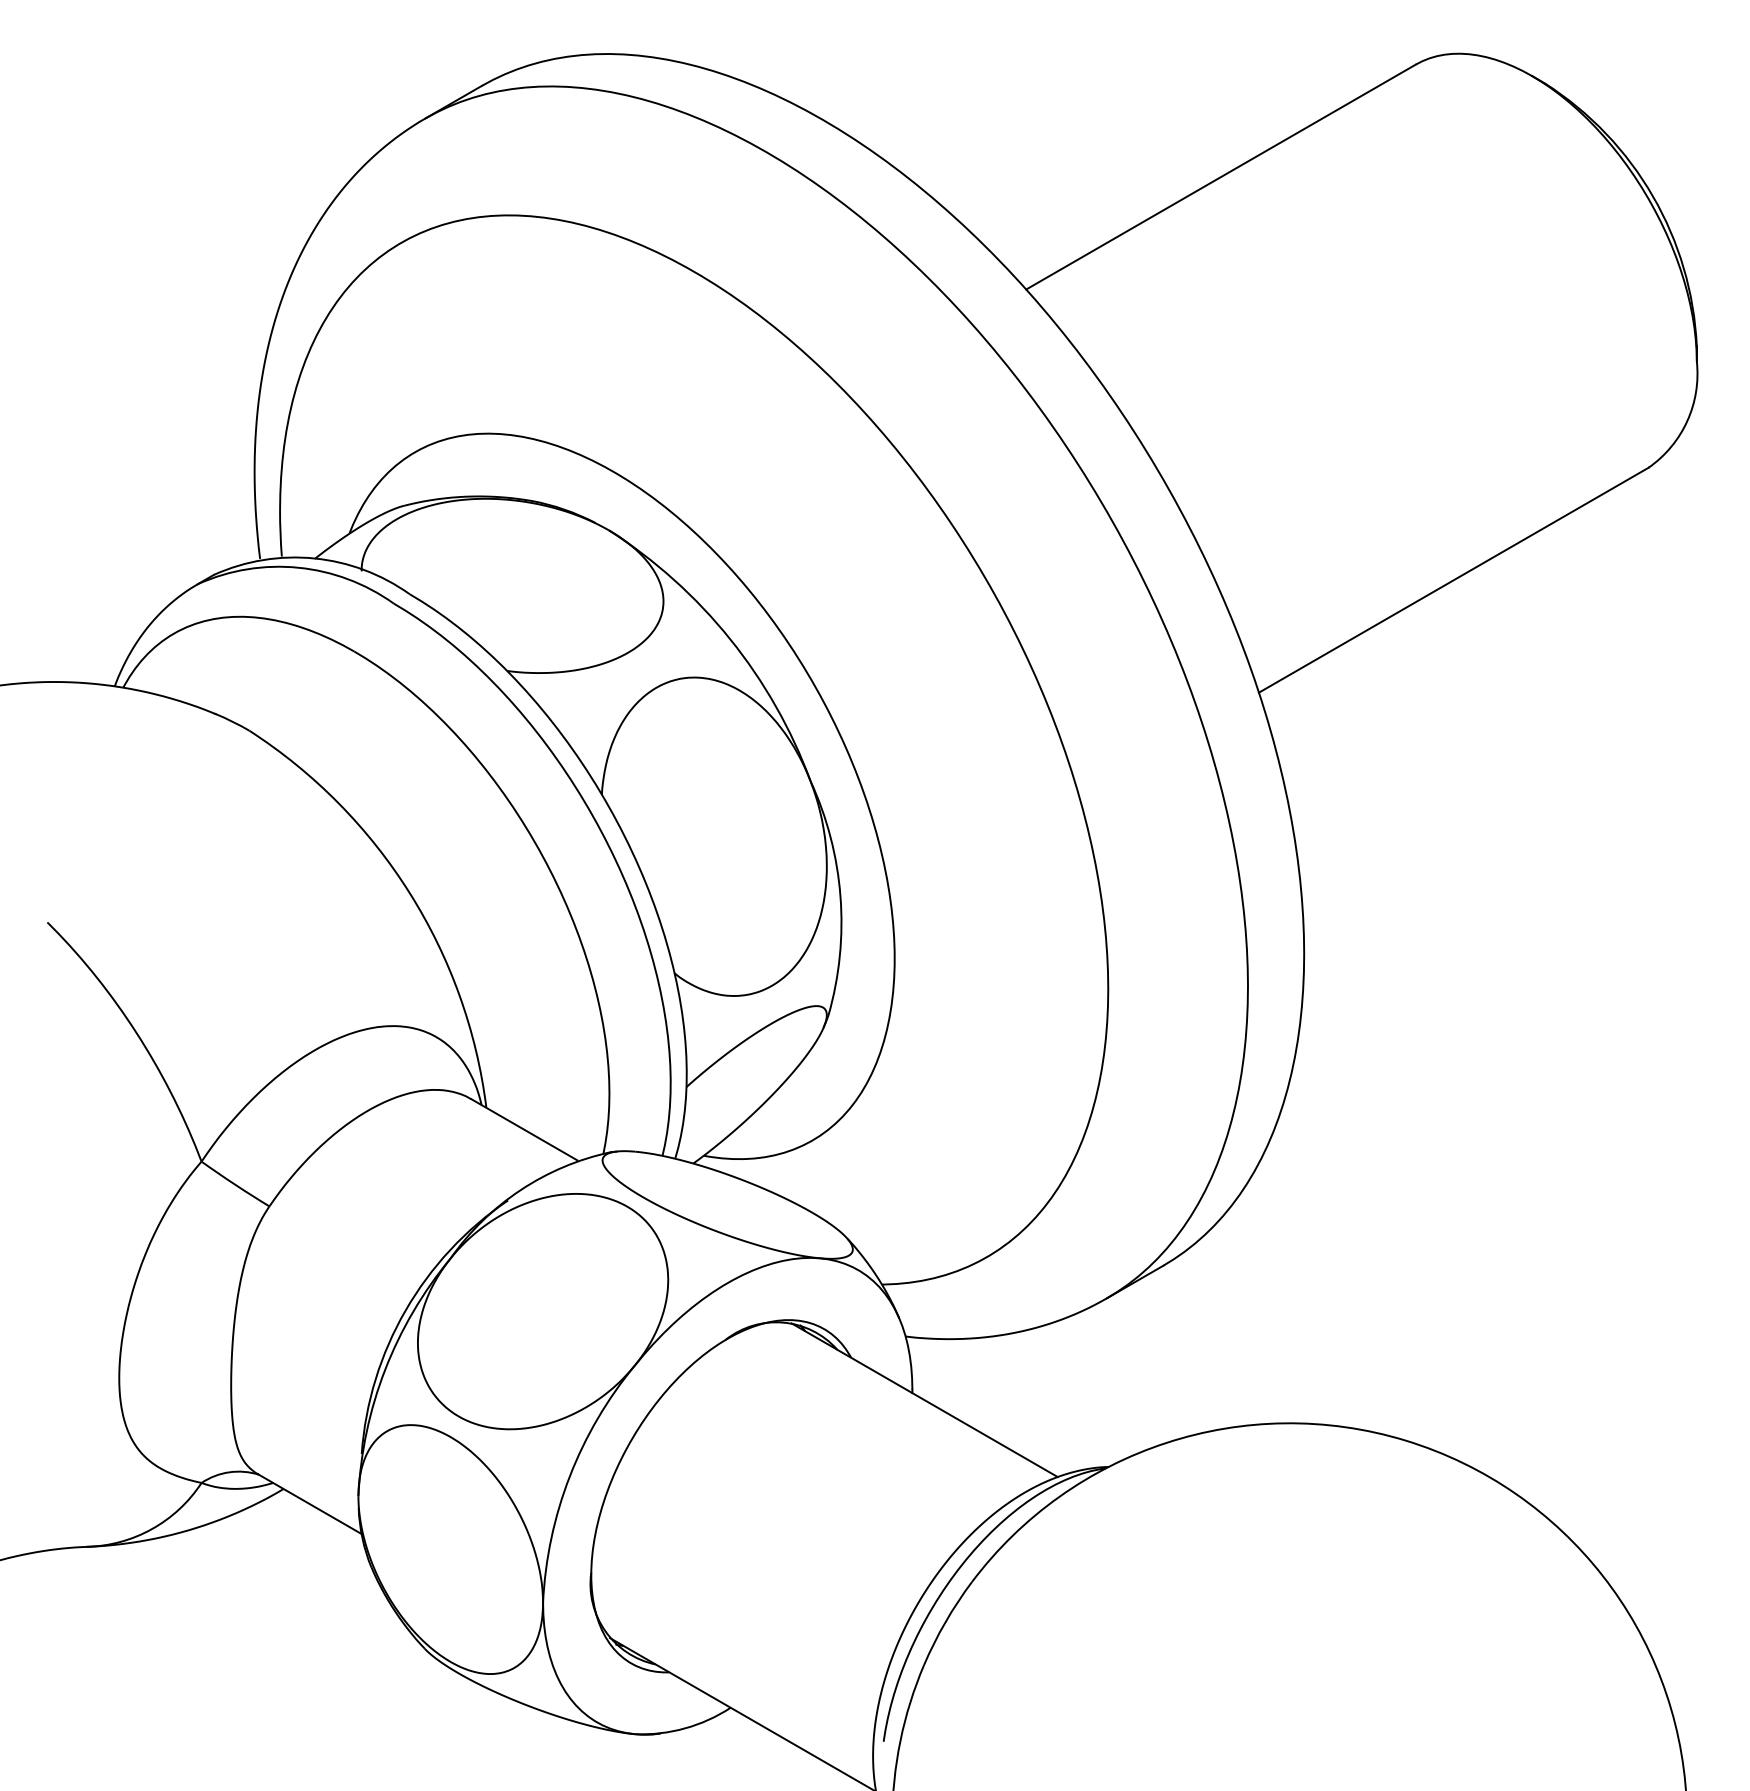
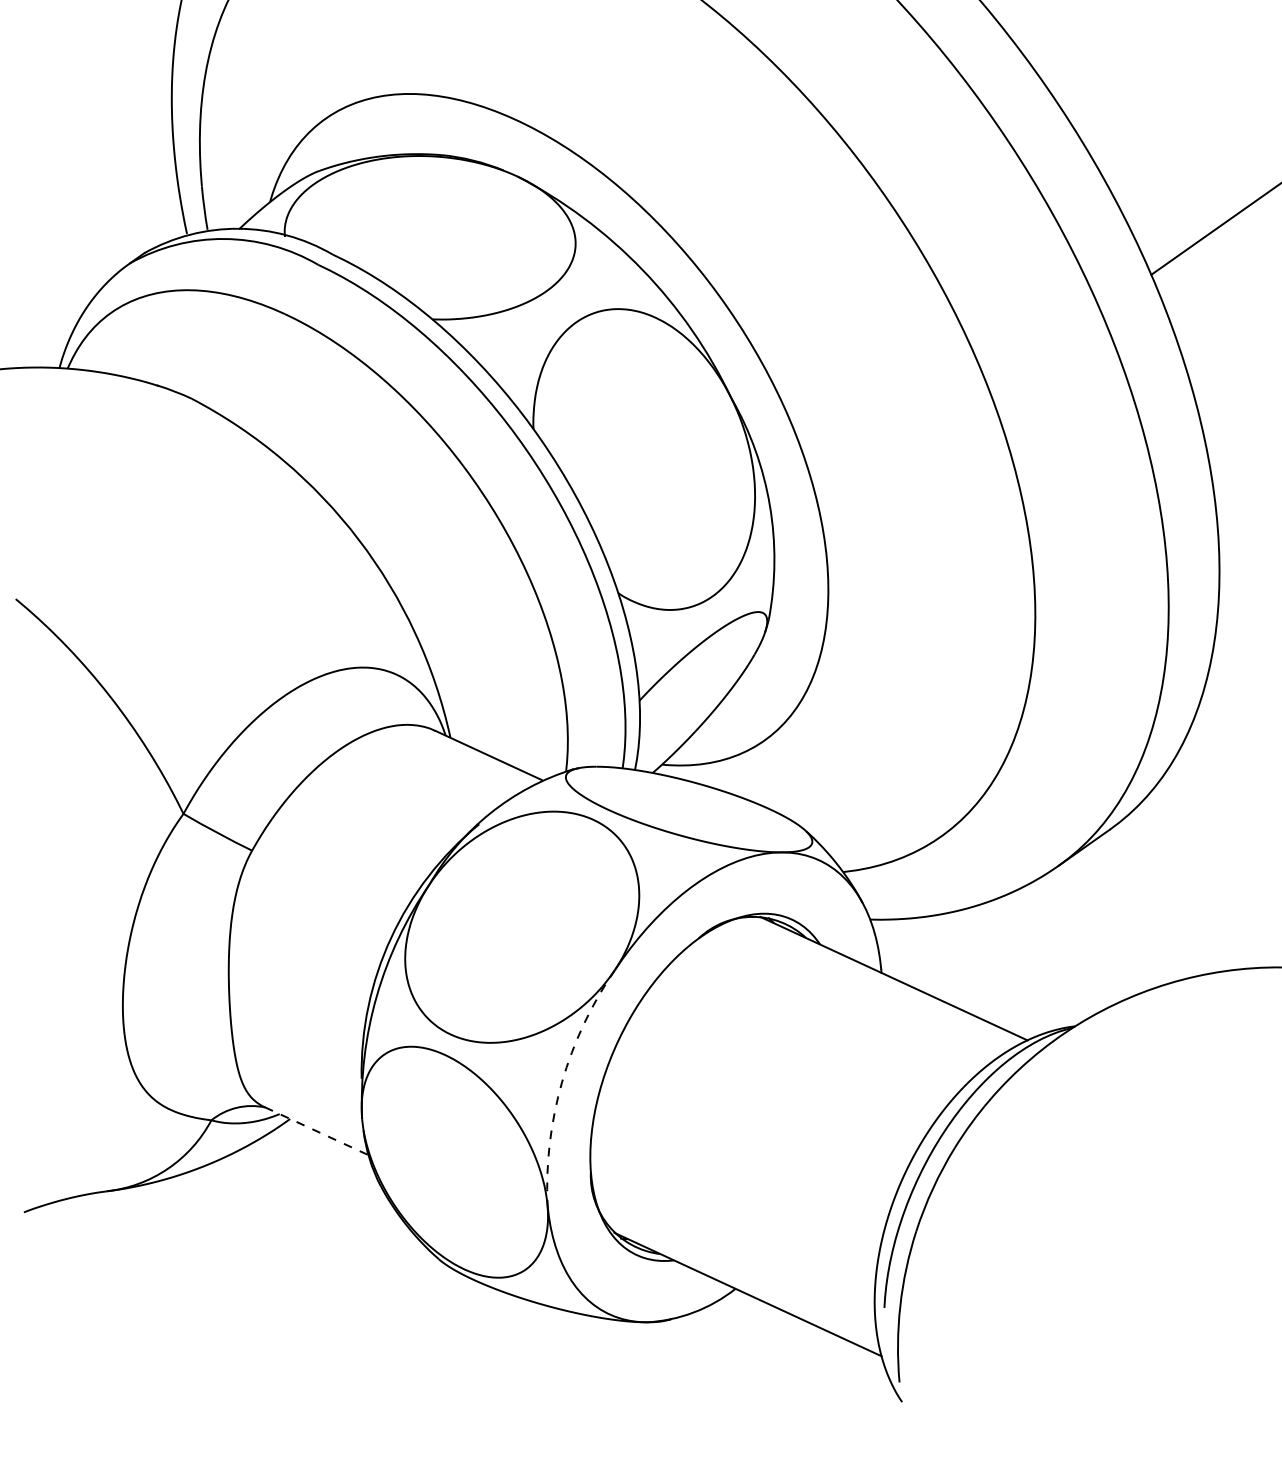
arc: (569, 1476) -> (561, 1082), solid -> dashed
line: (310, 1504) -> (317, 1131), solid -> dashed

